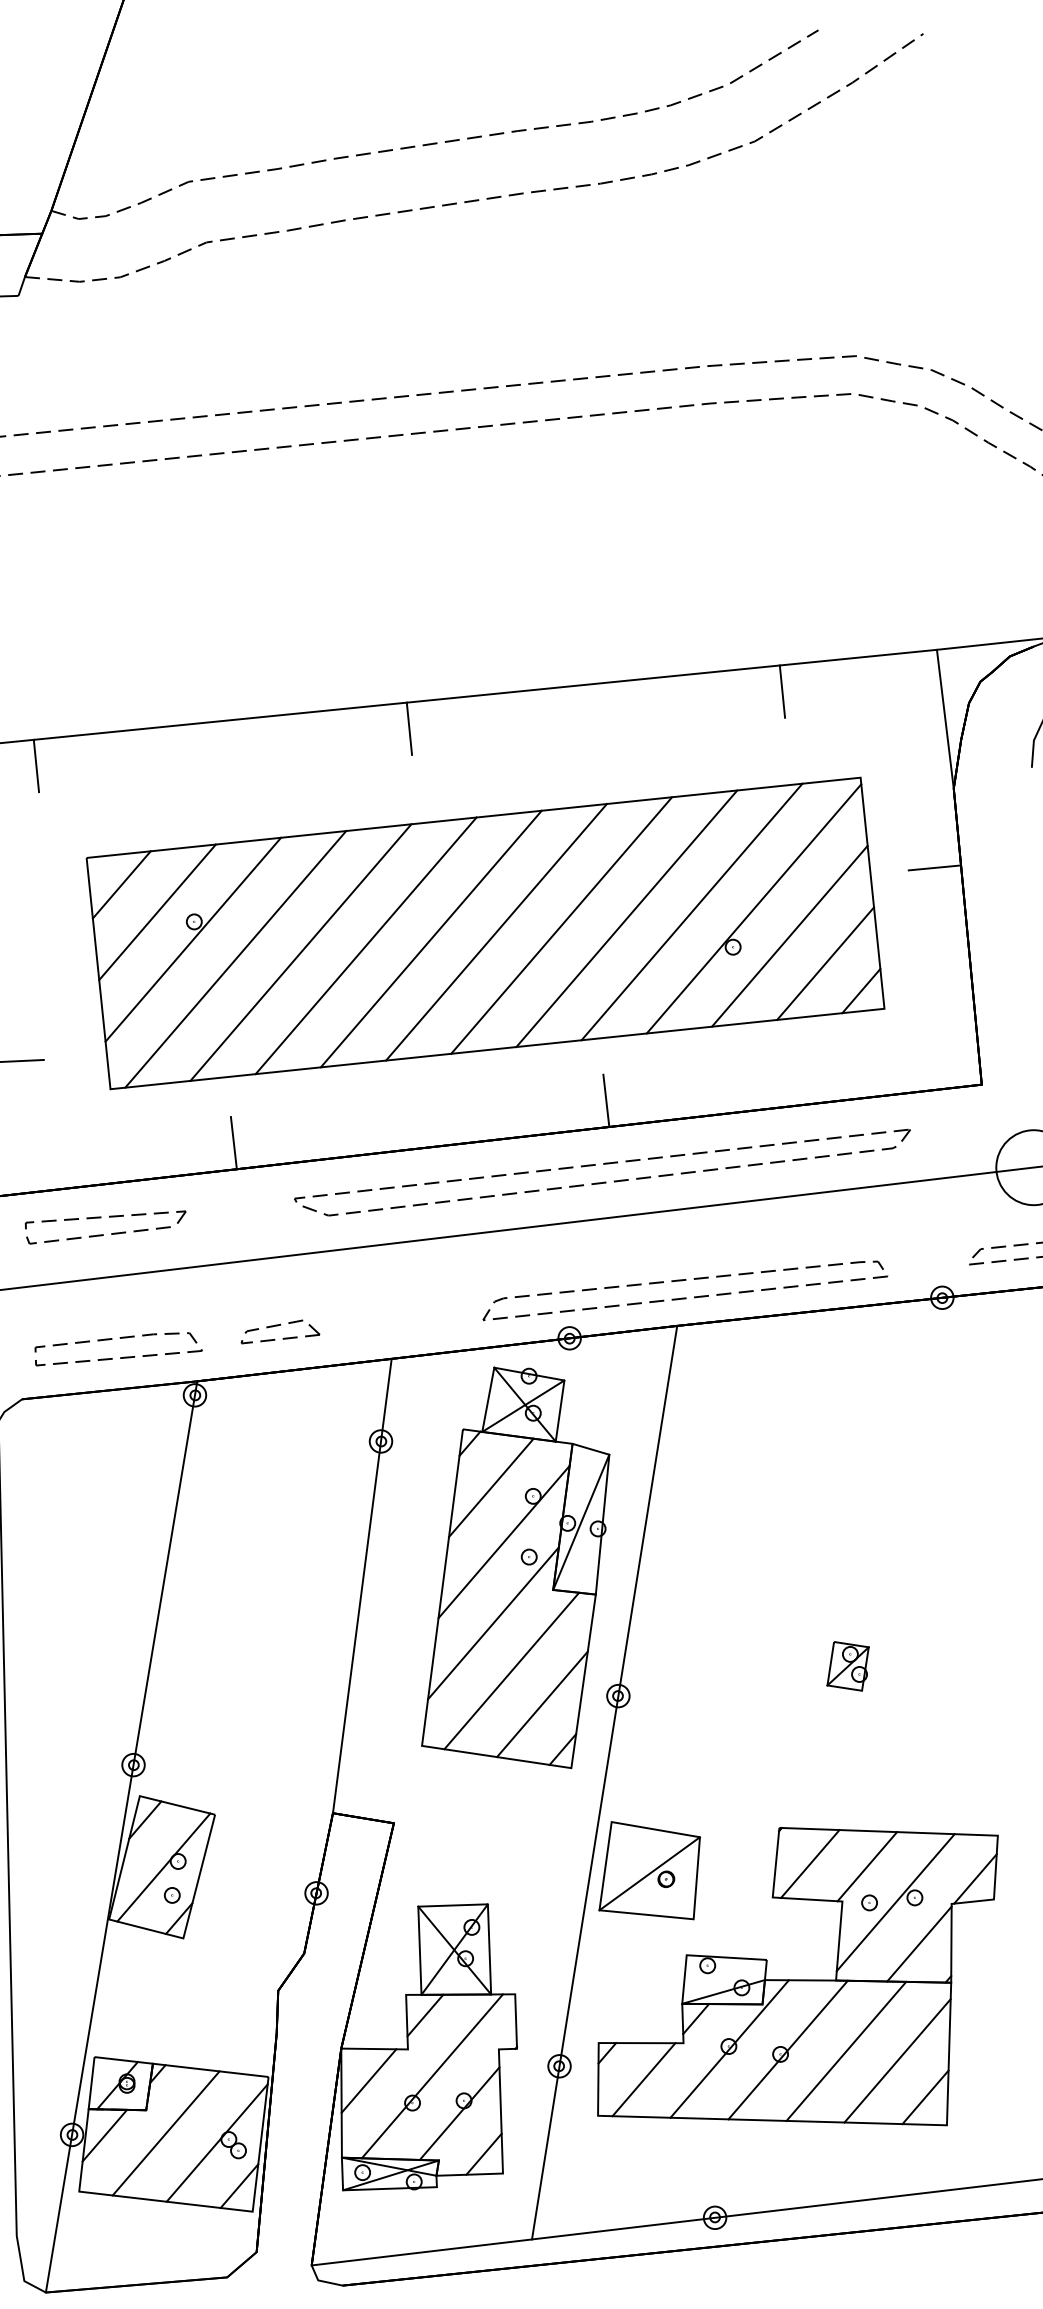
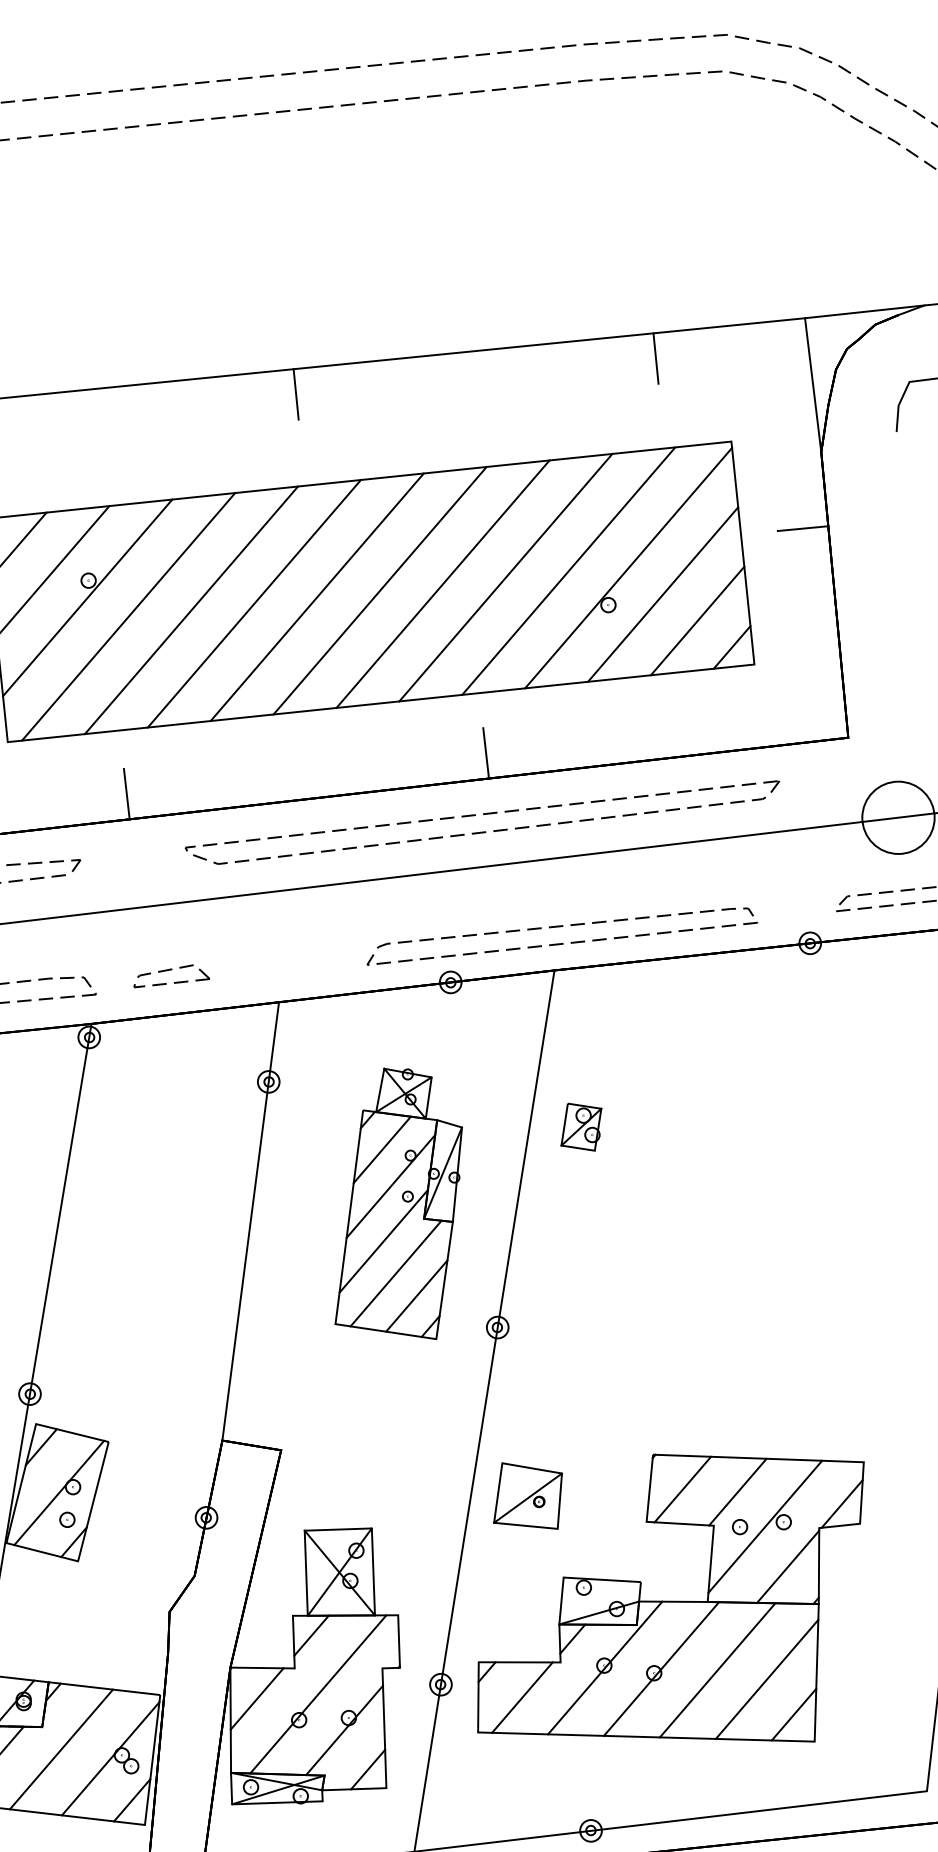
part: (515, 1567) -> (398, 1203), size x0.7
part: (847, 1666) -> (580, 1127), moved
part: (649, 1870) -> (527, 1495), size x0.7

